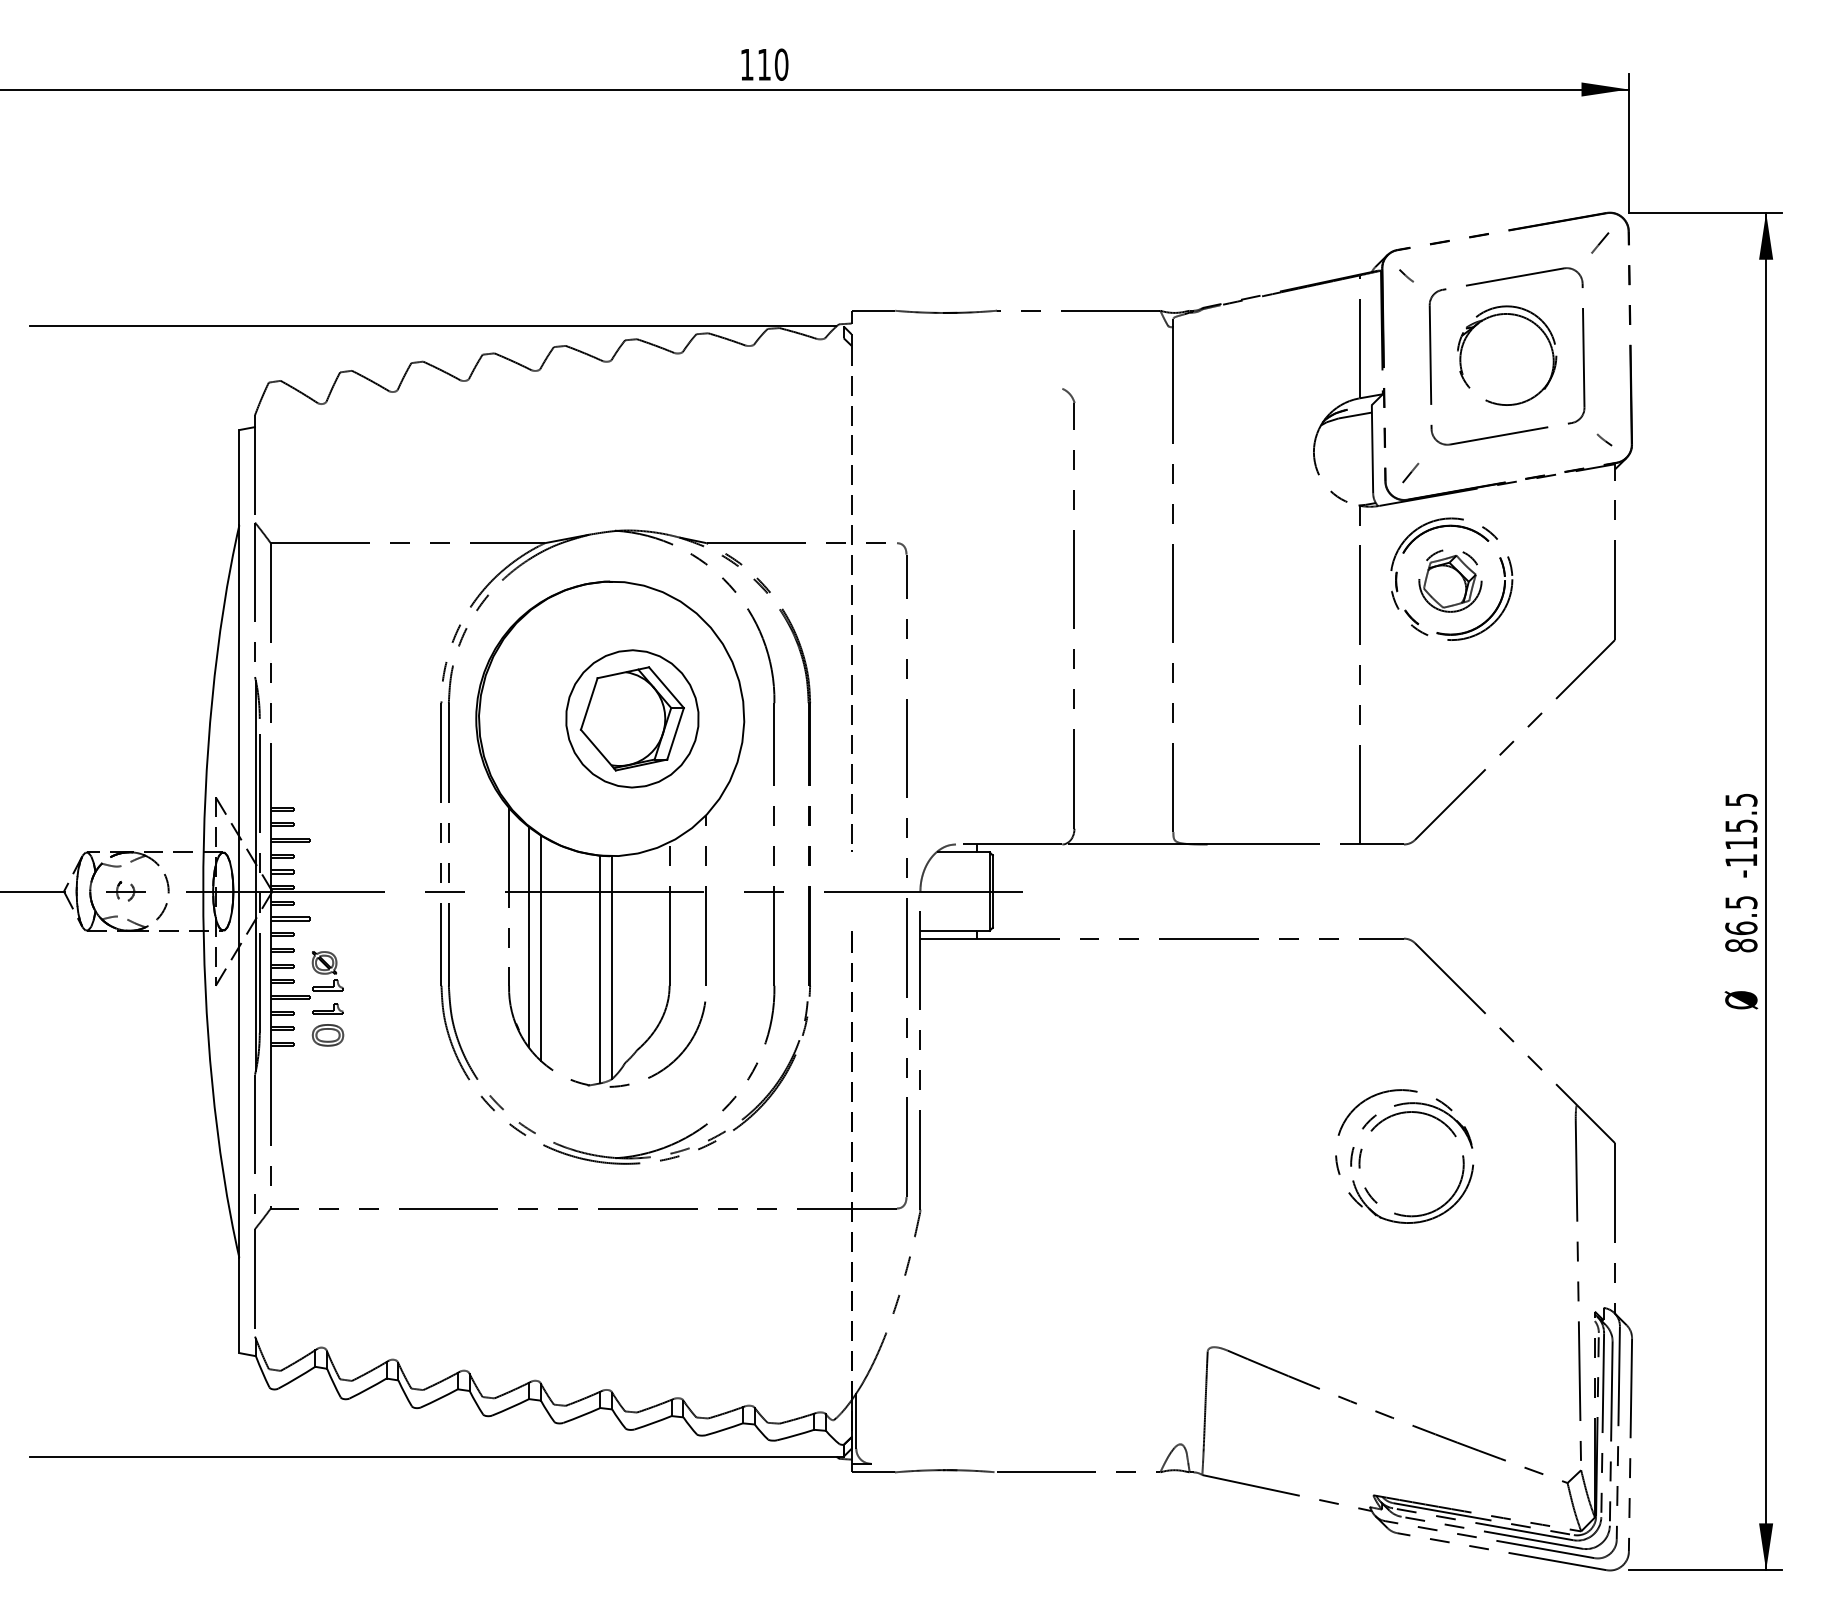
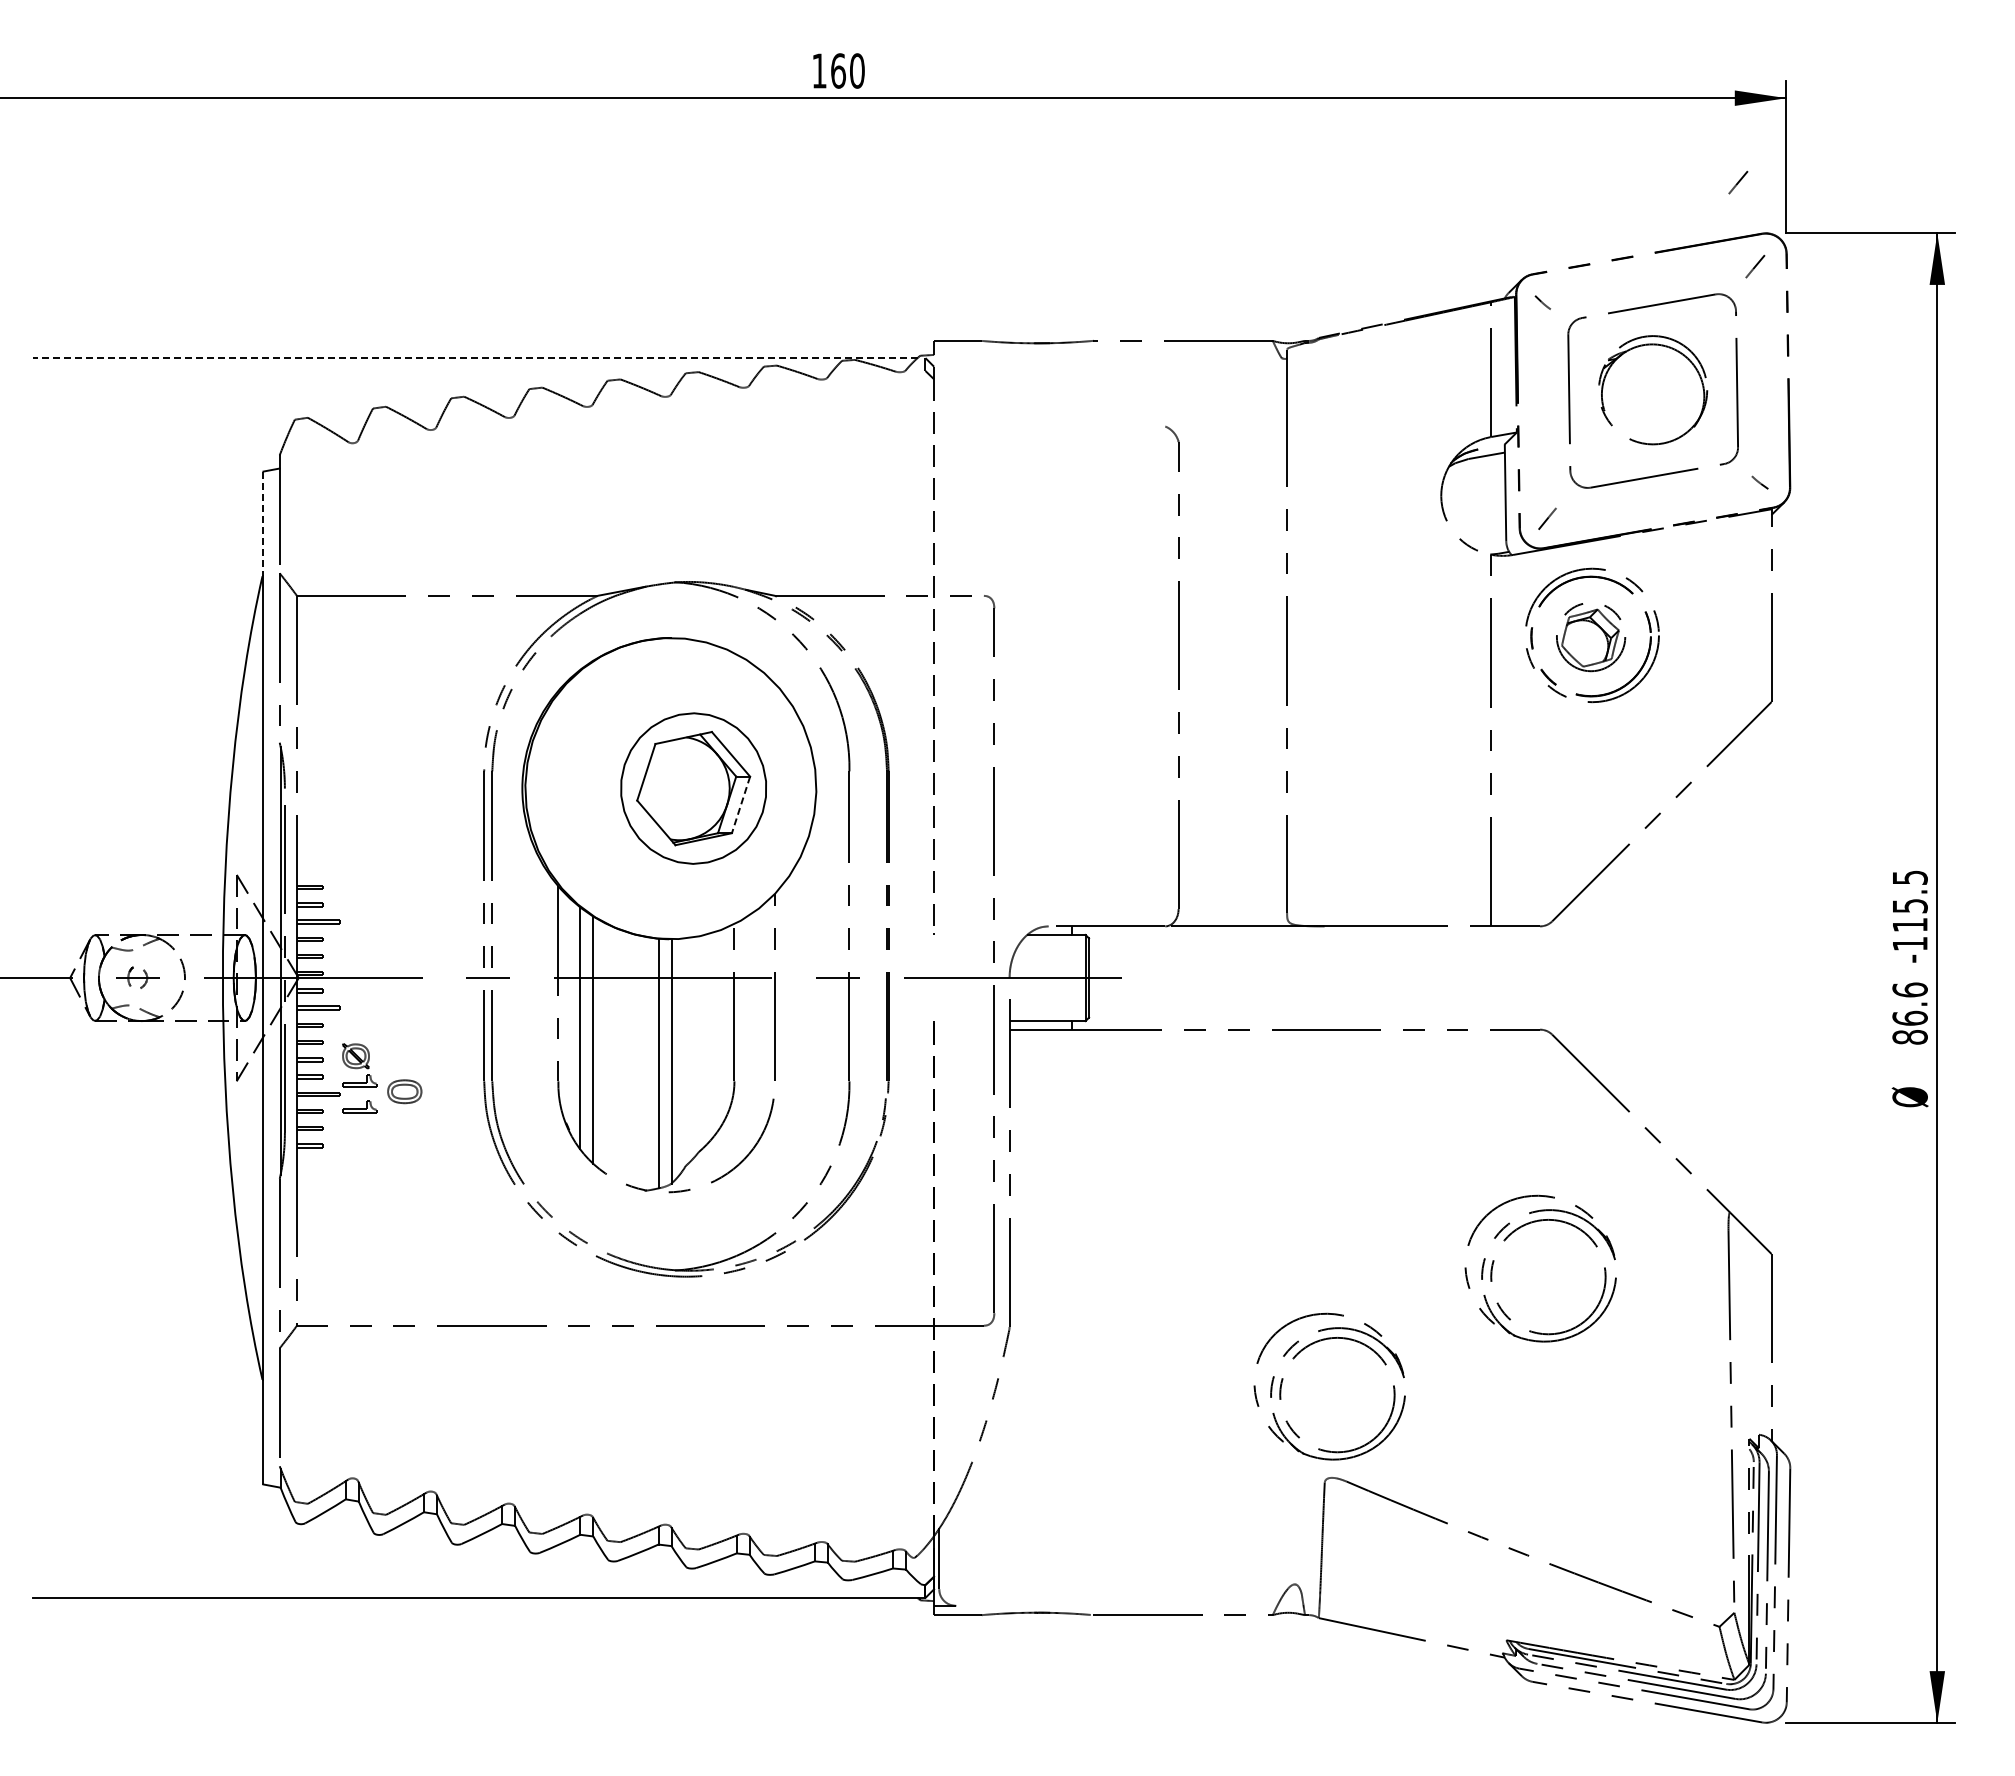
text: (764, 64) -> (838, 70), 110 -> 160
line: (1584, 166) -> (1738, 182), added
line: (432, 326) -> (474, 358), solid -> dashed
line: (239, 478) -> (262, 524), solid -> dashed
line: (676, 733) -> (741, 804), solid -> dashed
text: (1740, 902) -> (1909, 989), 86.5 -> 86.6
part: (327, 1035) -> (404, 1091), moved
part: (1188, 1231) -> (1303, 1350), added

